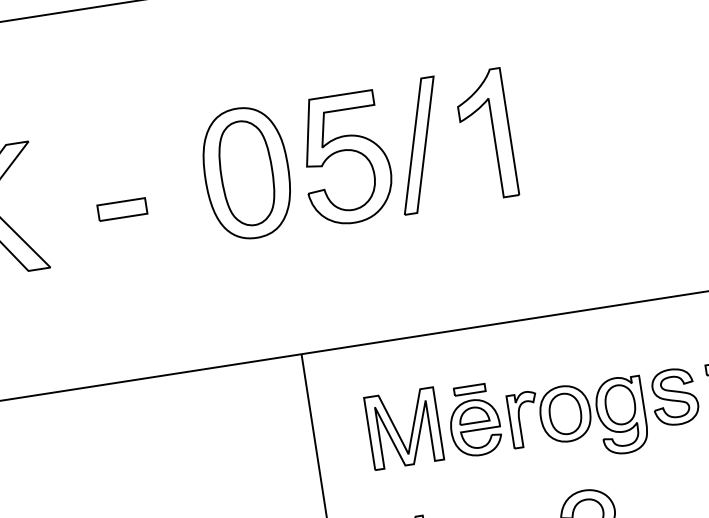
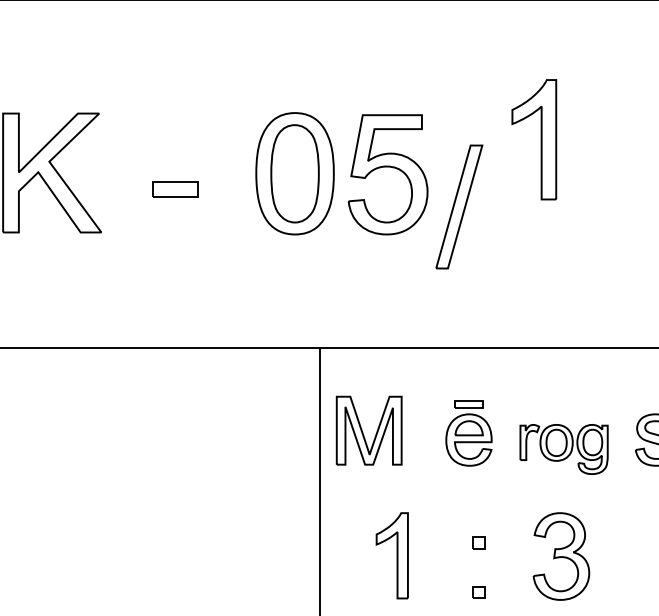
part: (486, 134) -> (534, 139), moved
part: (419, 145) -> (459, 206), moved
part: (577, 422) -> (563, 449), size x0.7
part: (403, 428) -> (368, 430), moved

